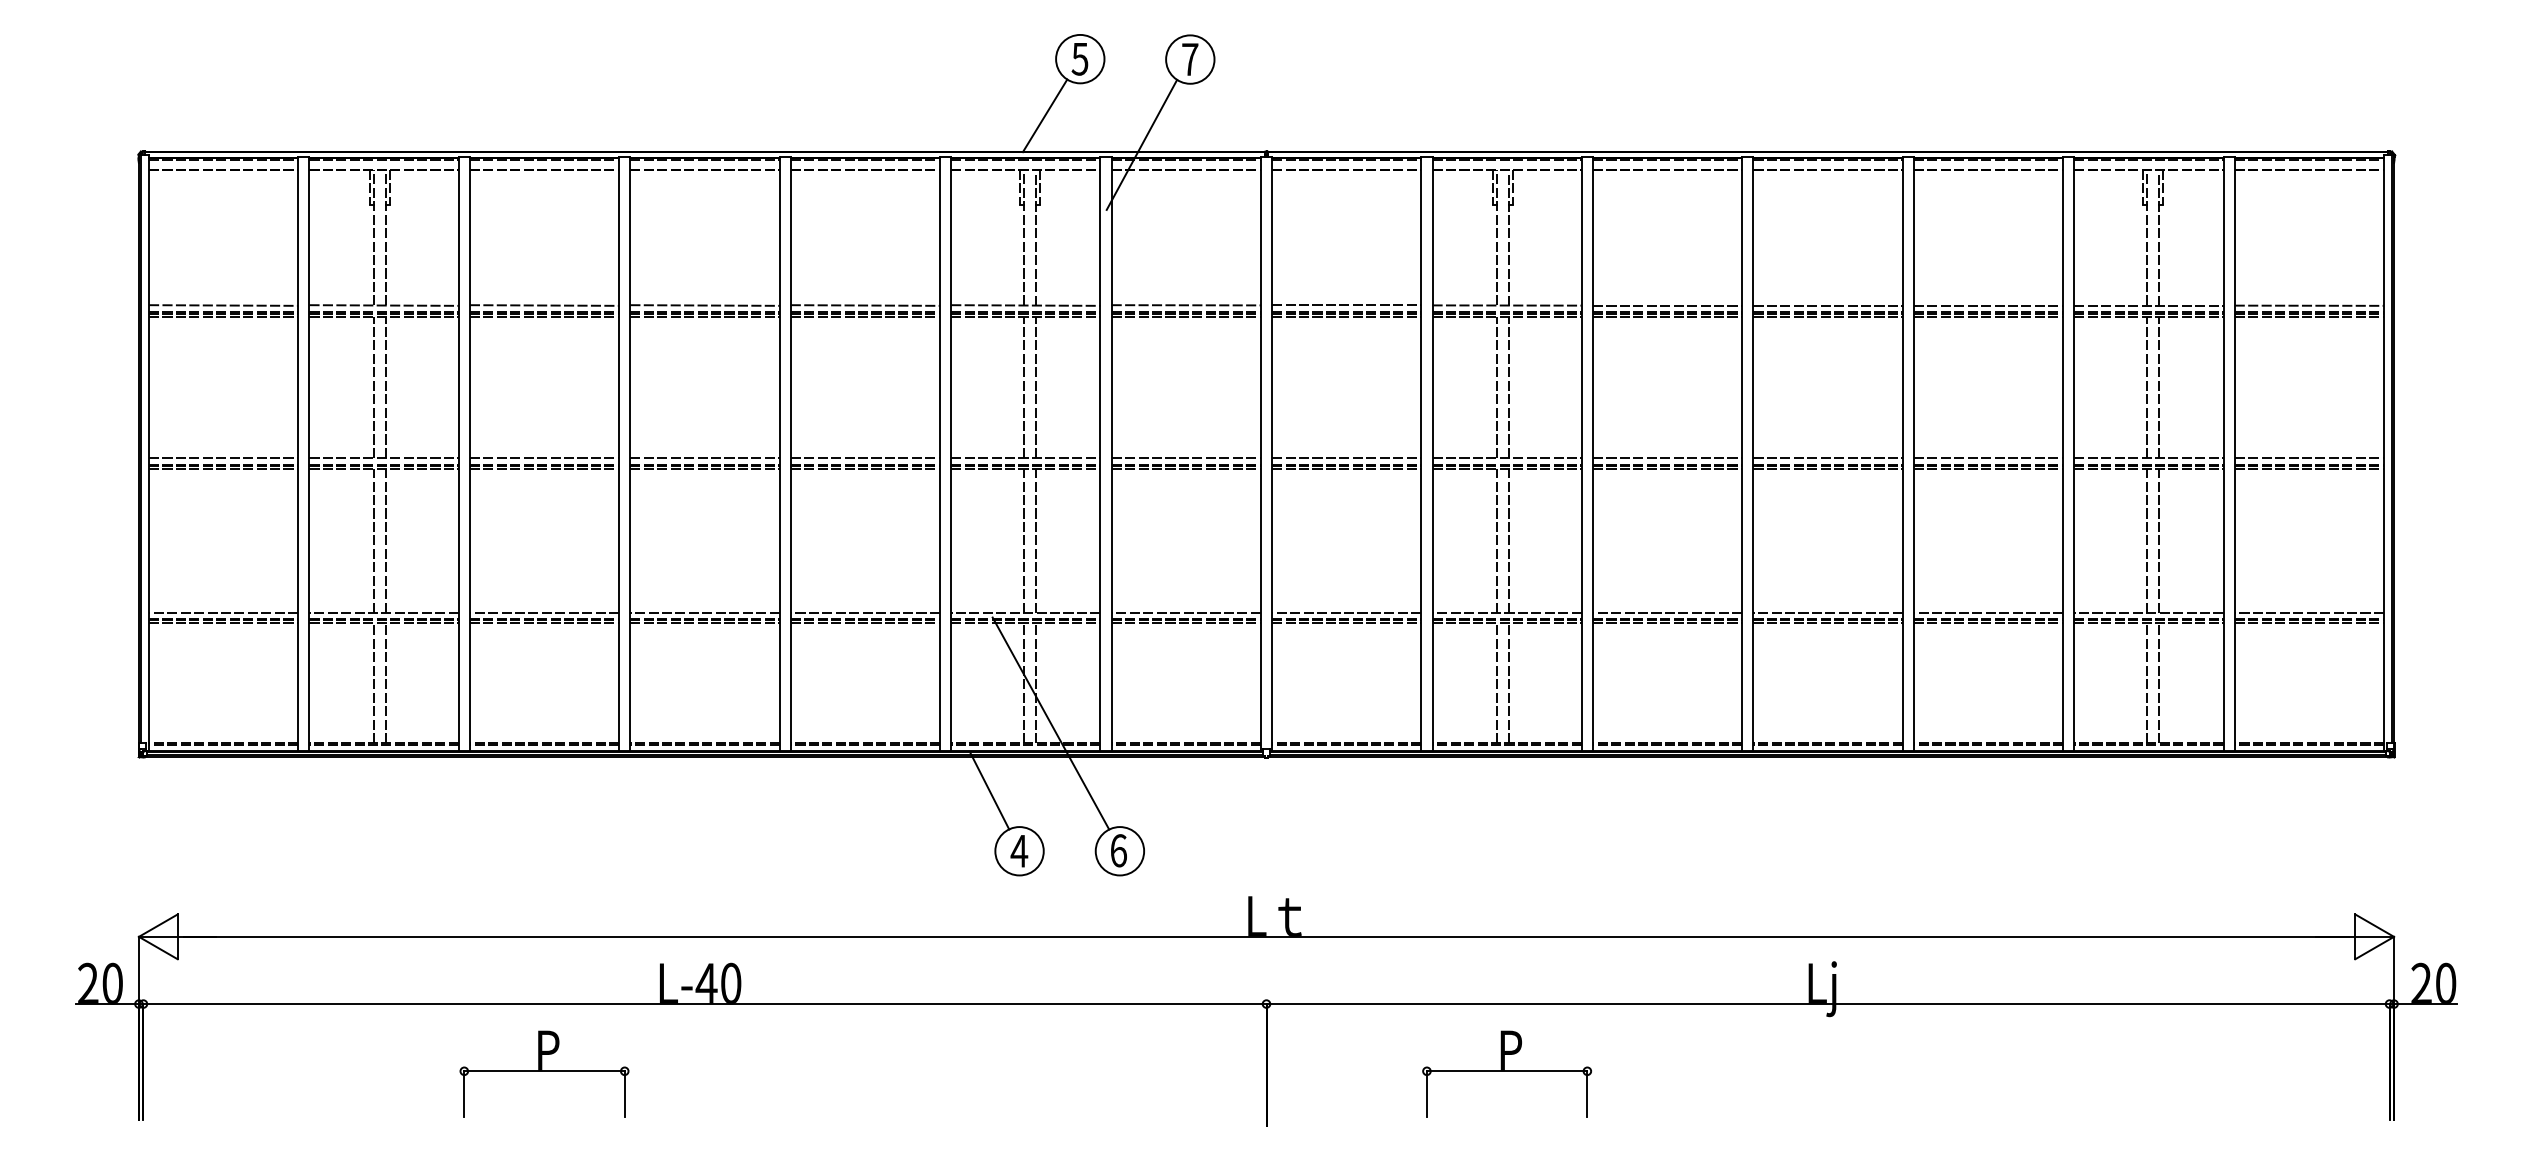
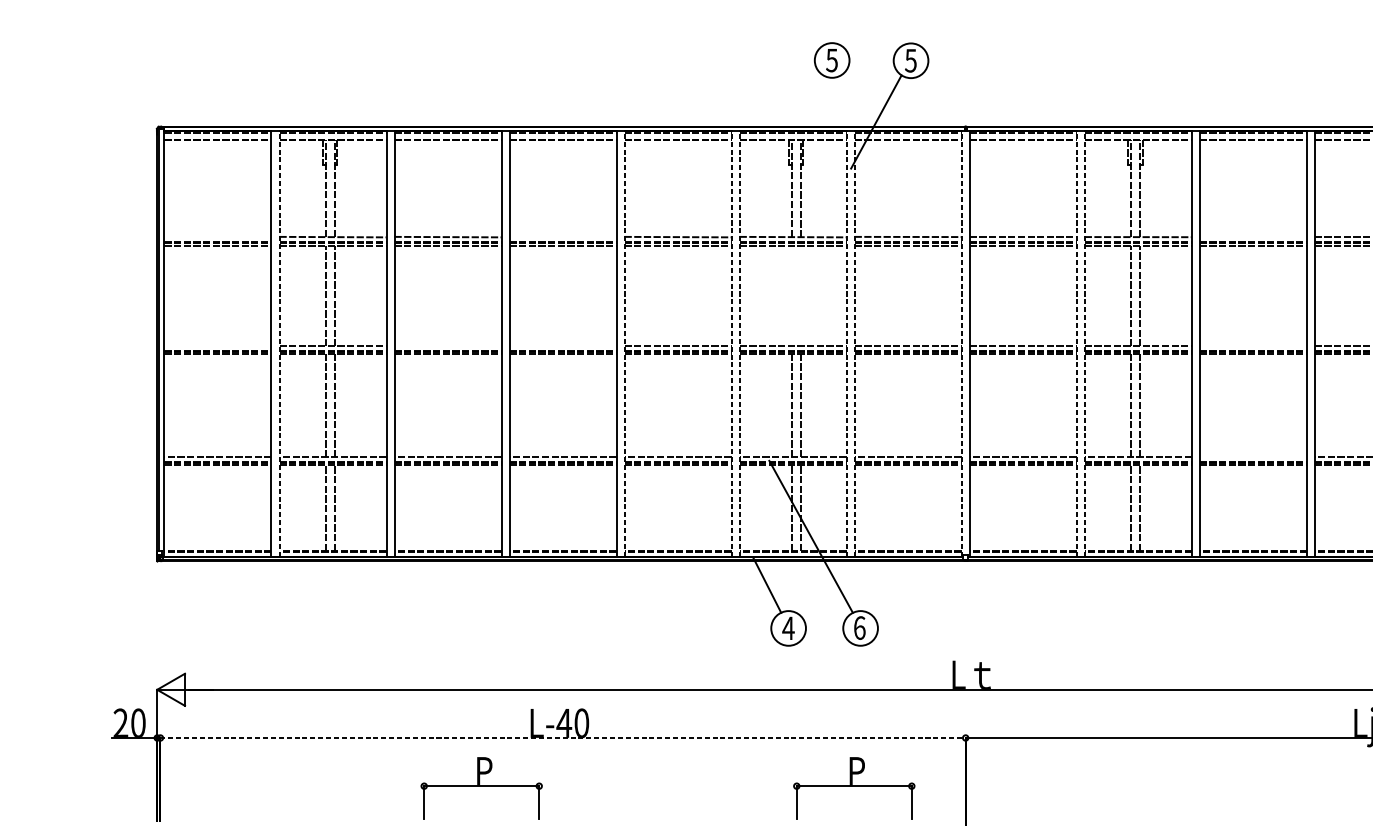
text: (1189, 59) -> (910, 60), 7 -> 5
line: (1044, 115) -> (806, 100), removed
line: (223, 305) -> (217, 237), removed
line: (704, 305) -> (562, 237), removed
line: (1667, 305) -> (1253, 237), removed
line: (1023, 387) -> (791, 295), removed
line: (1036, 387) -> (800, 295), removed
line: (309, 453) -> (279, 343), solid -> dashed
line: (790, 453) -> (624, 343), solid -> dashed
line: (940, 453) -> (731, 343), solid -> dashed
line: (951, 453) -> (739, 343), solid -> dashed
line: (1100, 453) -> (846, 343), solid -> dashed
line: (1111, 453) -> (854, 343), solid -> dashed
line: (1260, 453) -> (961, 343), solid -> dashed
line: (1421, 453) -> (1076, 343), solid -> dashed
line: (1432, 453) -> (1084, 343), solid -> dashed
line: (223, 458) -> (217, 346), removed
line: (544, 458) -> (448, 346), removed
line: (704, 458) -> (562, 346), removed
line: (1667, 458) -> (1253, 346), removed
line: (1667, 612) -> (1253, 457), removed
line: (704, 1004) -> (562, 738), solid -> dashed
part: (544, 1073) -> (481, 787), moved
part: (1506, 1073) -> (853, 787), moved

